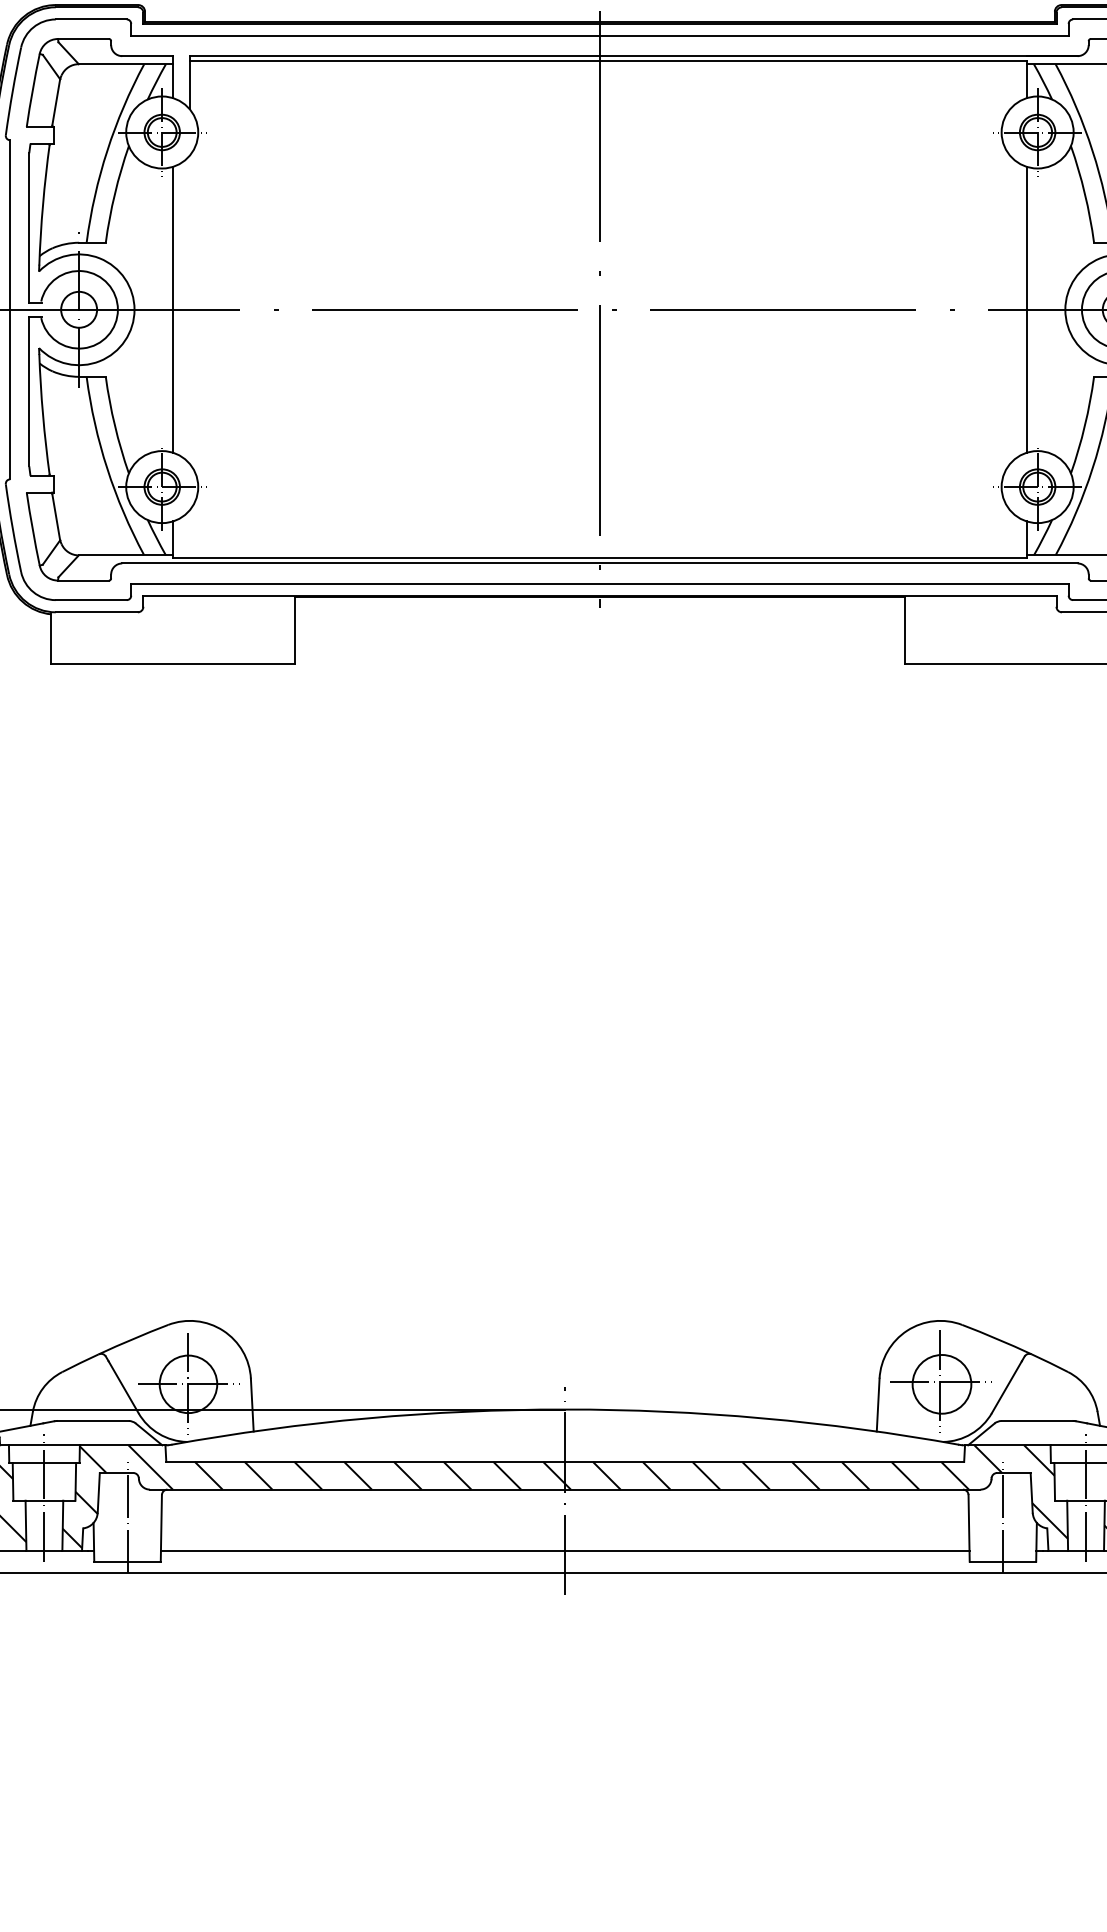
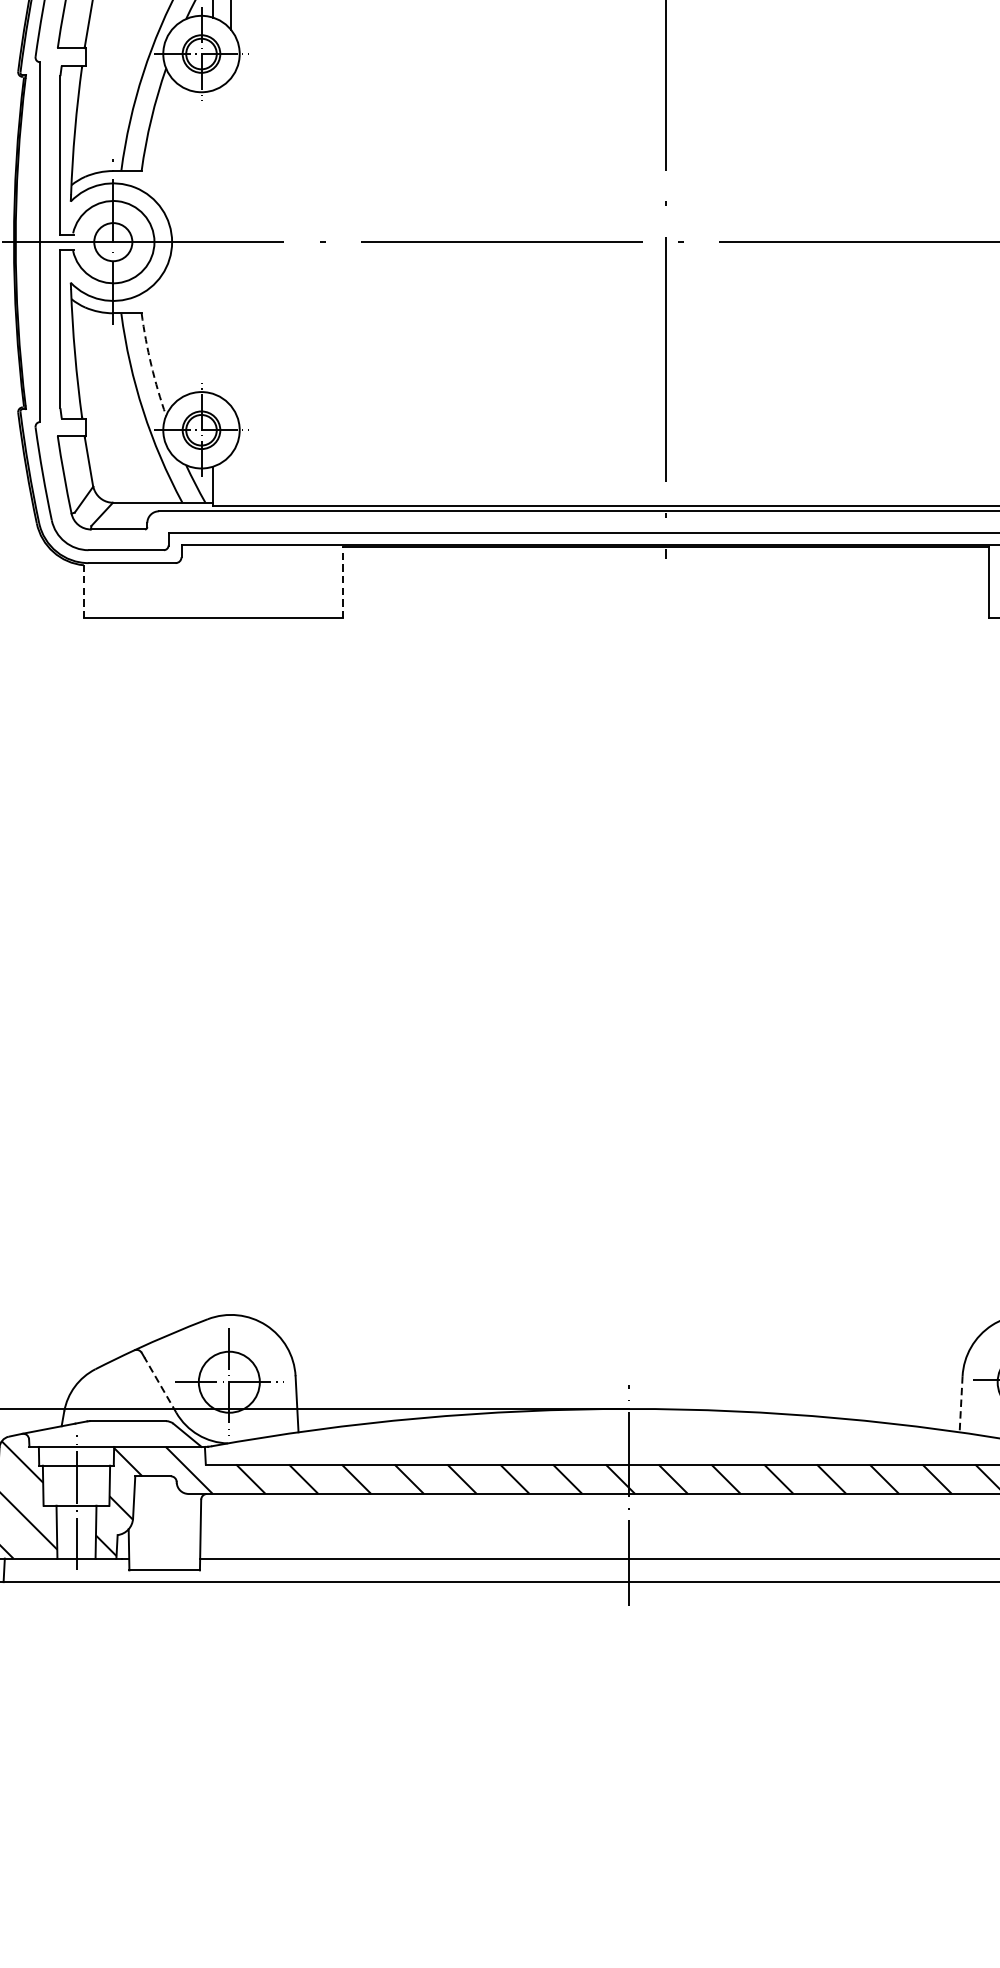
line: (173, 309) -> (213, 241), removed
arc: (114, 425) -> (150, 364), solid -> dashed
line: (295, 630) -> (342, 582), solid -> dashed
line: (51, 638) -> (84, 590), solid -> dashed
line: (123, 1386) -> (160, 1384), solid -> dashed
line: (878, 1405) -> (961, 1404), solid -> dashed
line: (127, 1516) -> (164, 1522), removed

